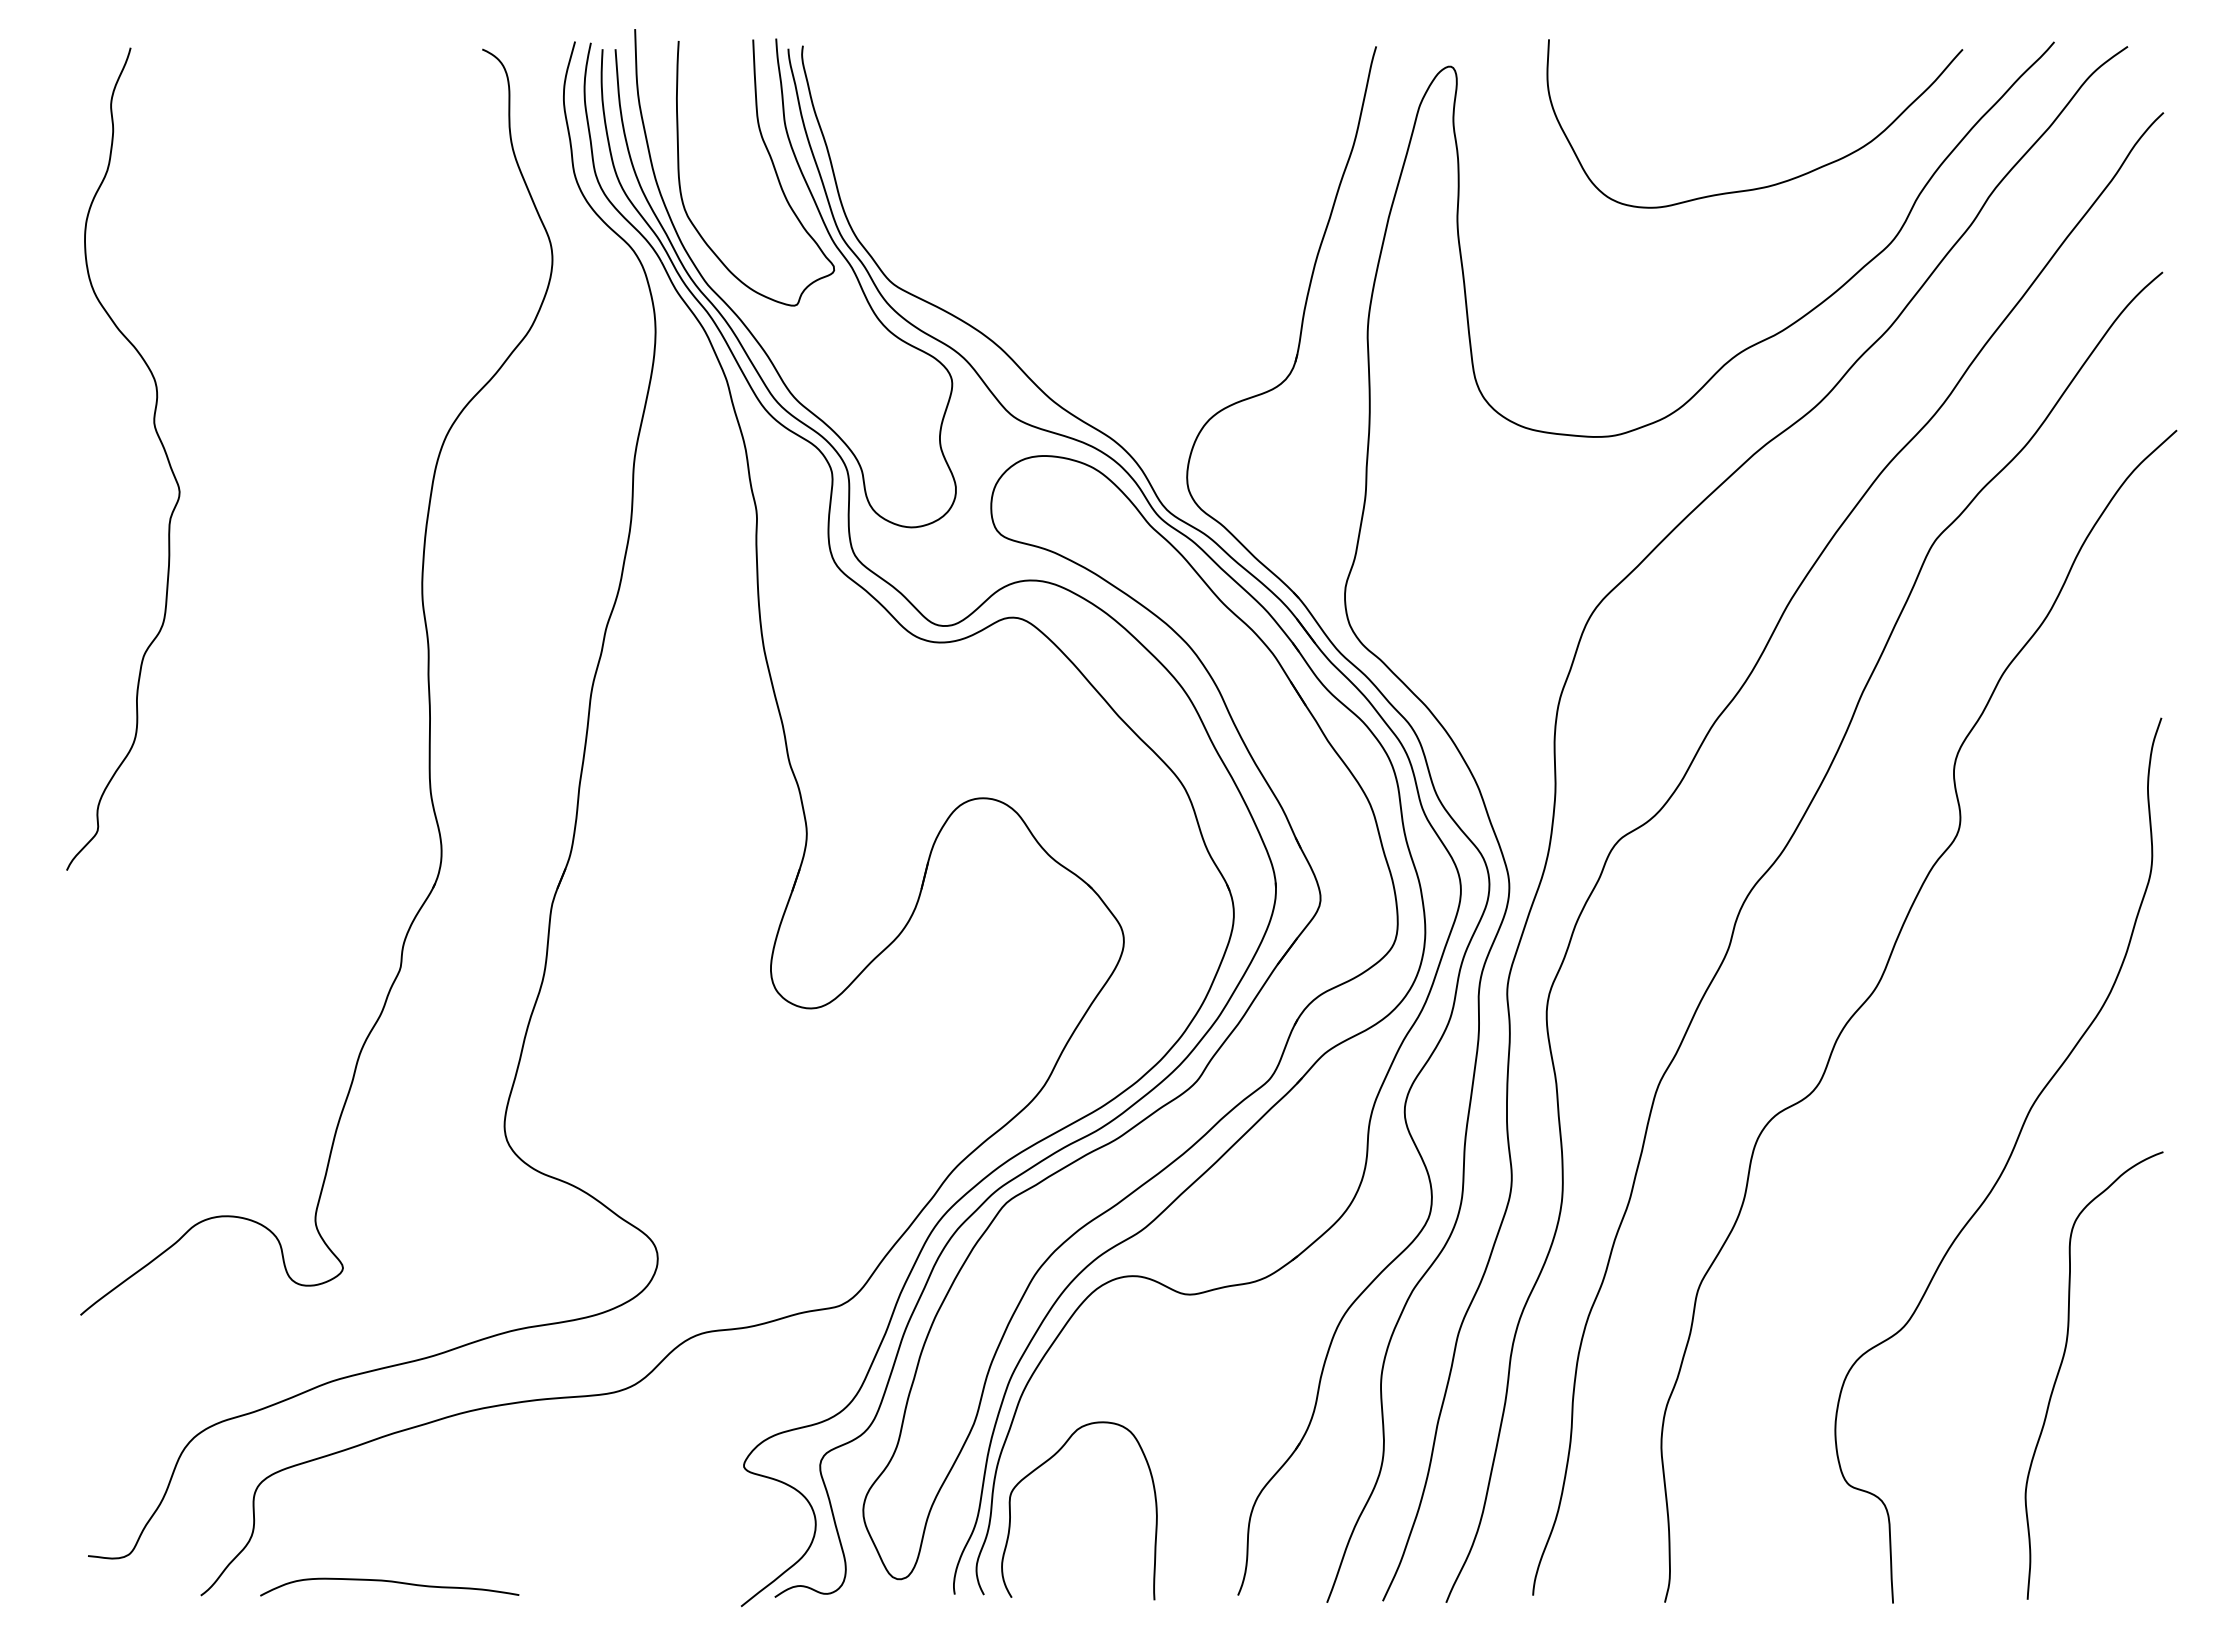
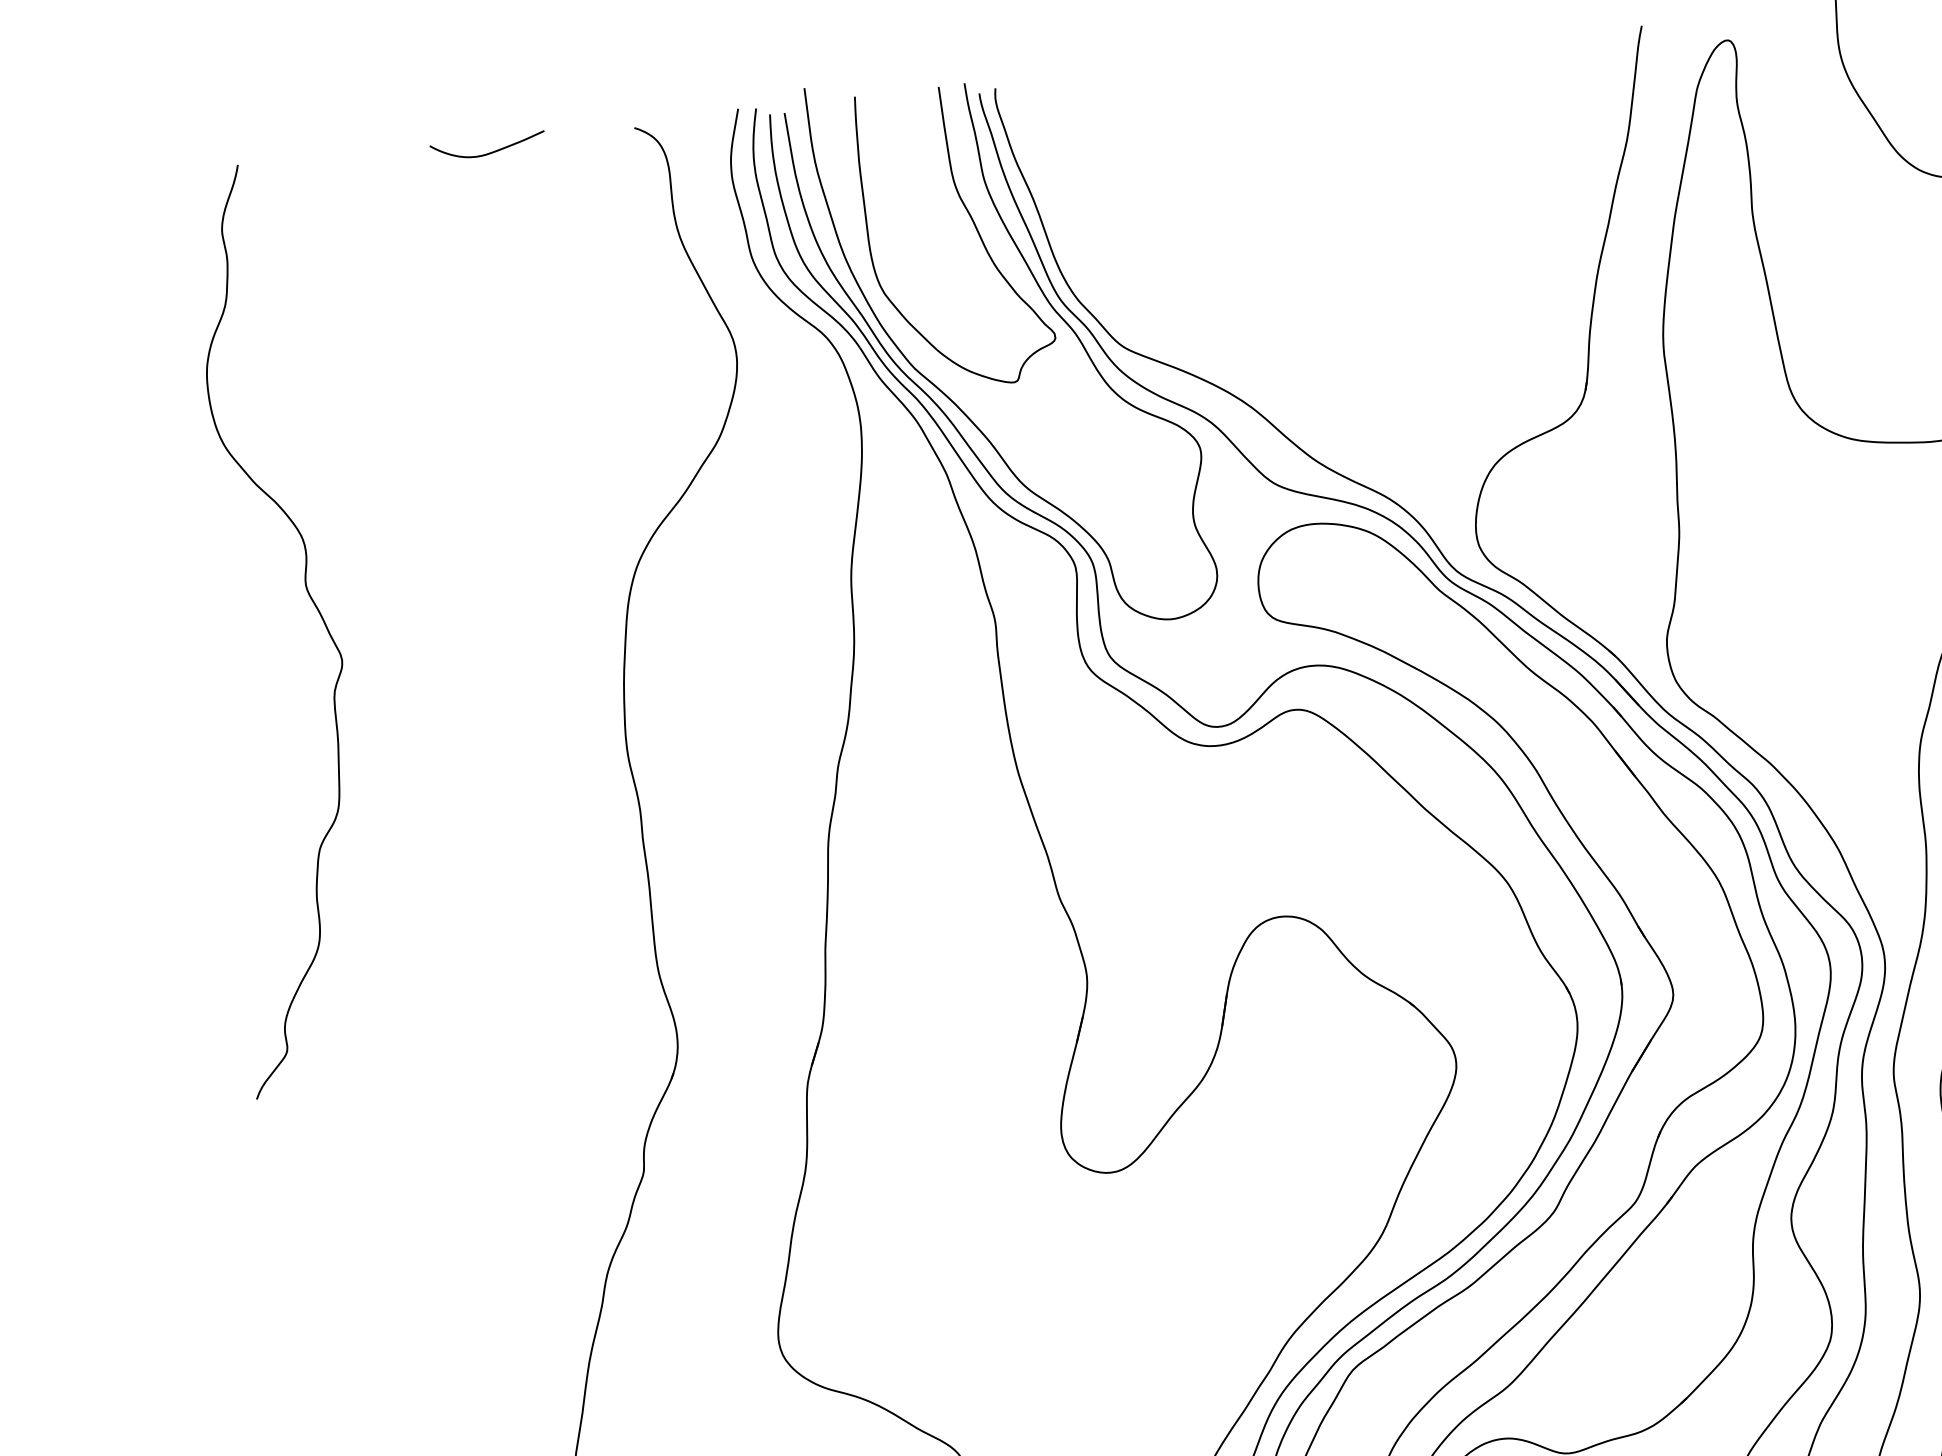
curve: (351, 58) -> (487, 152), added

